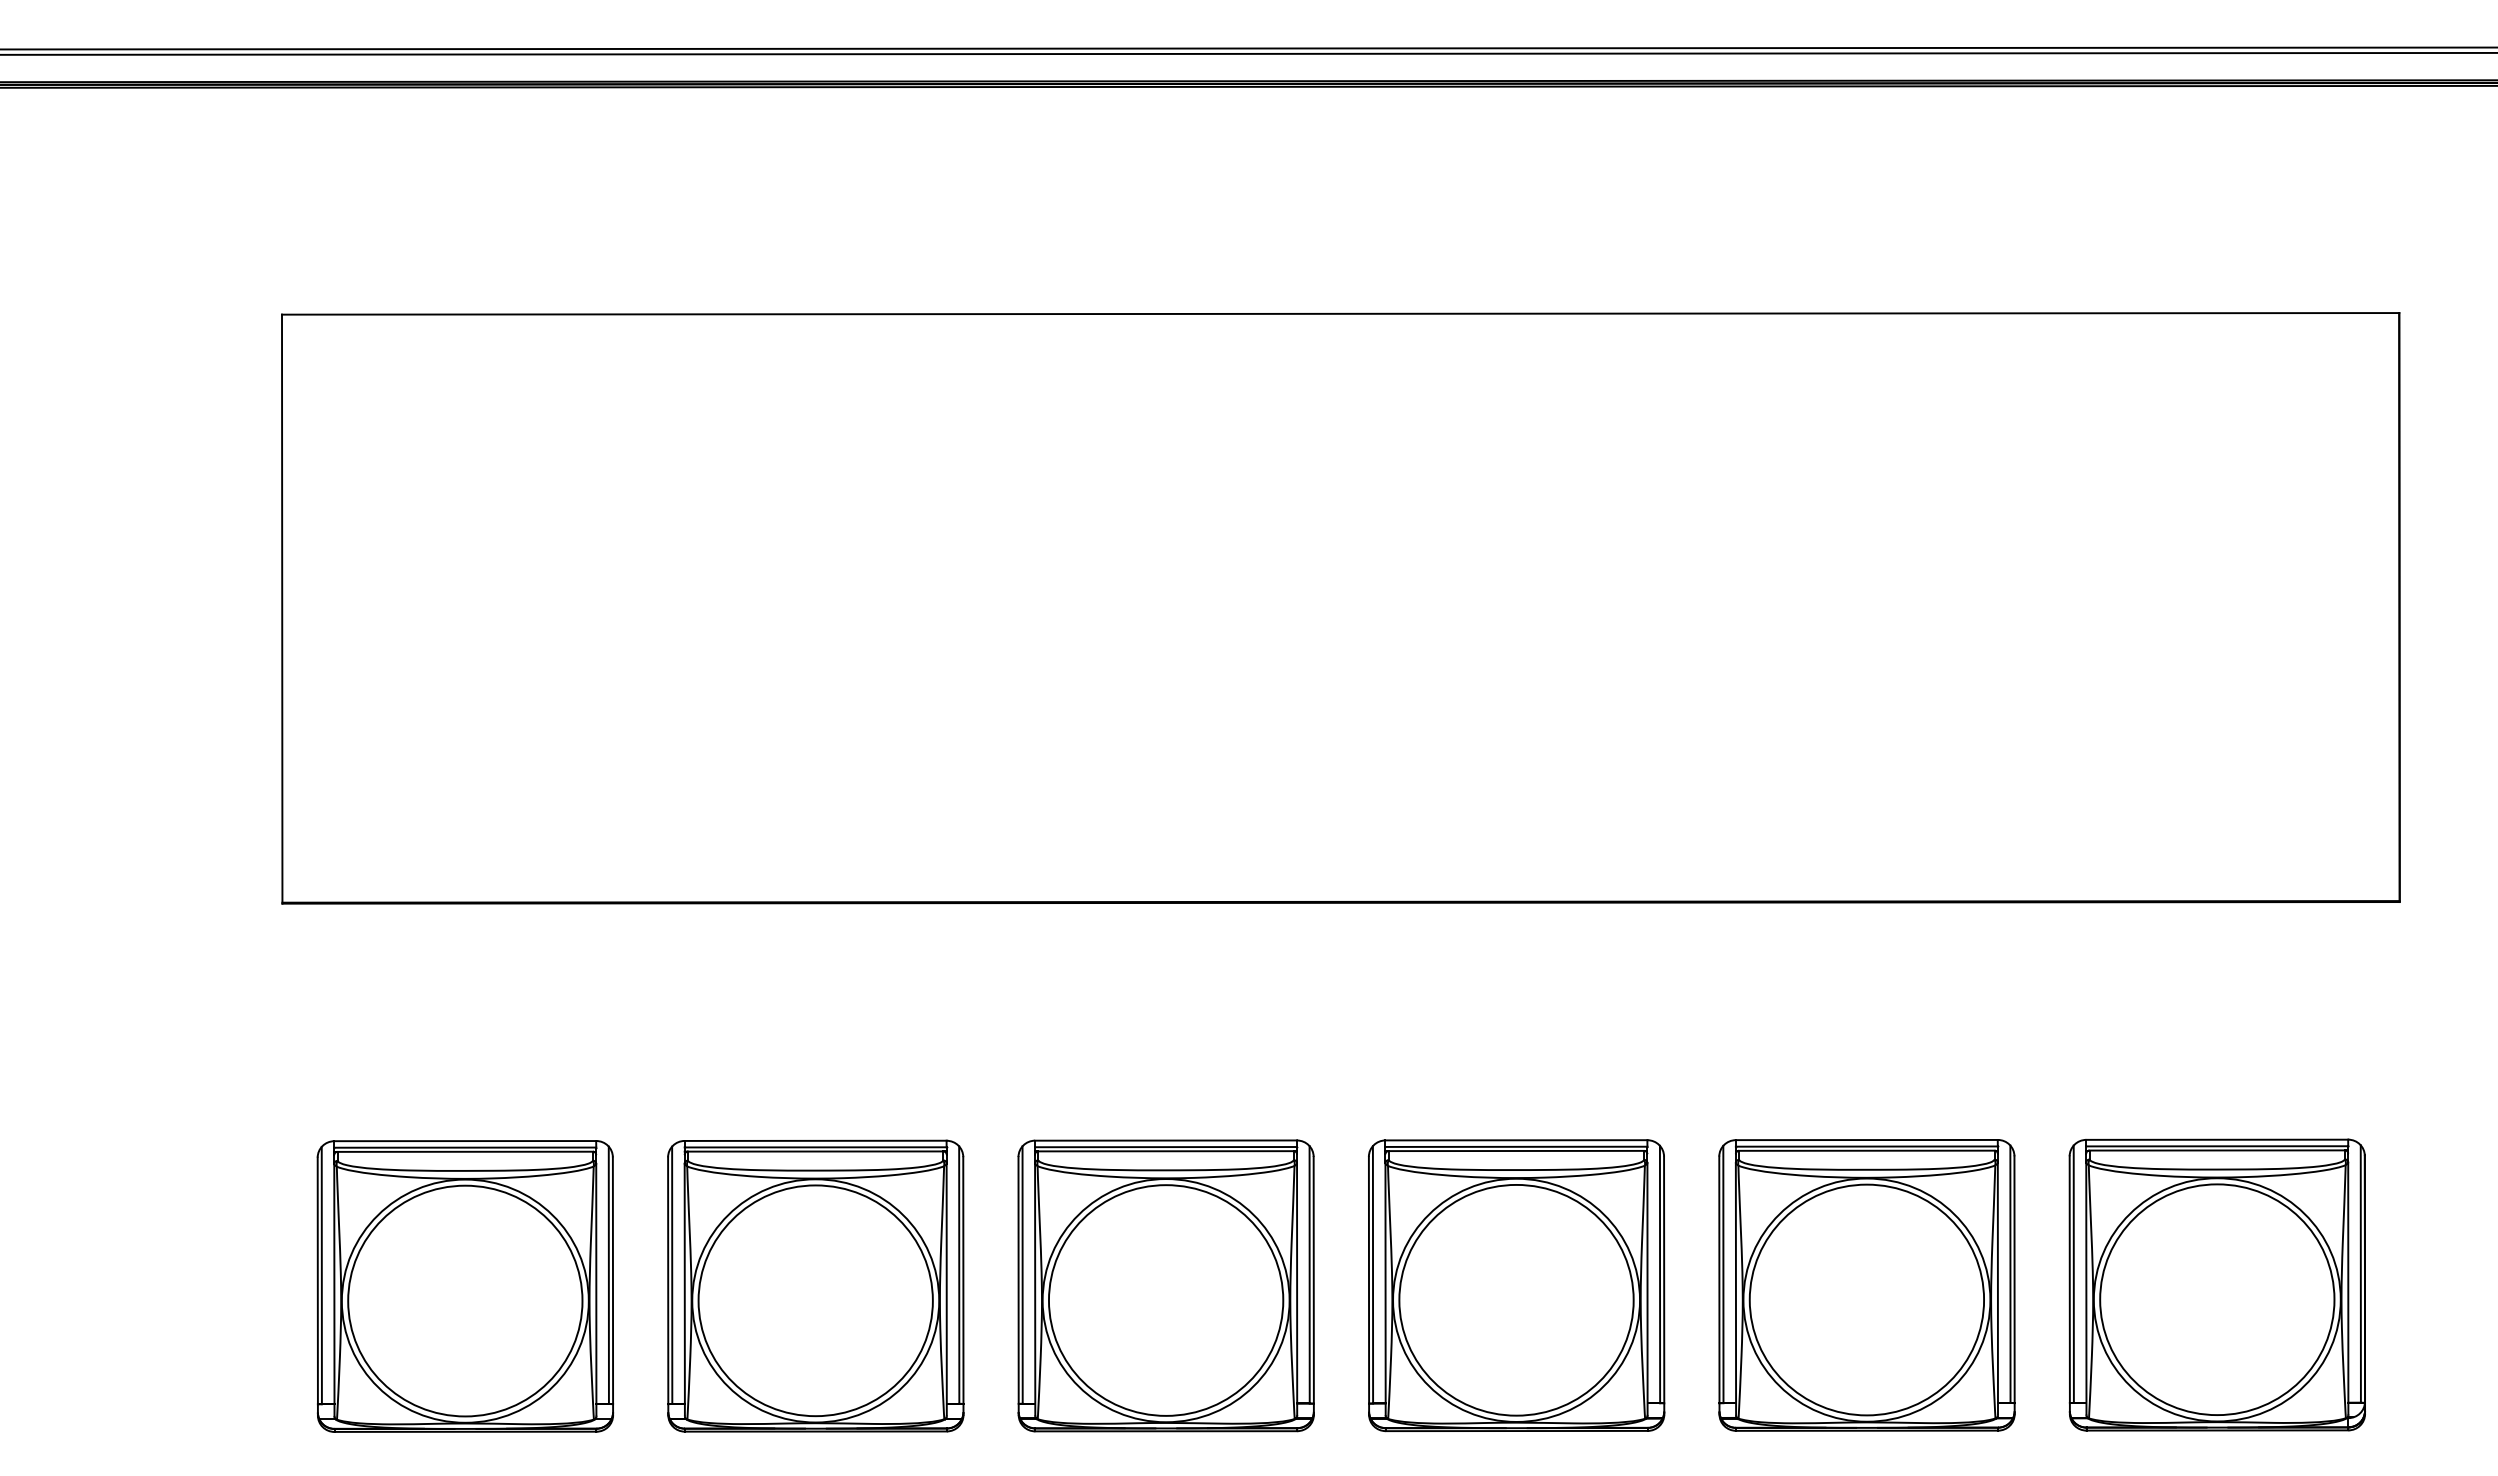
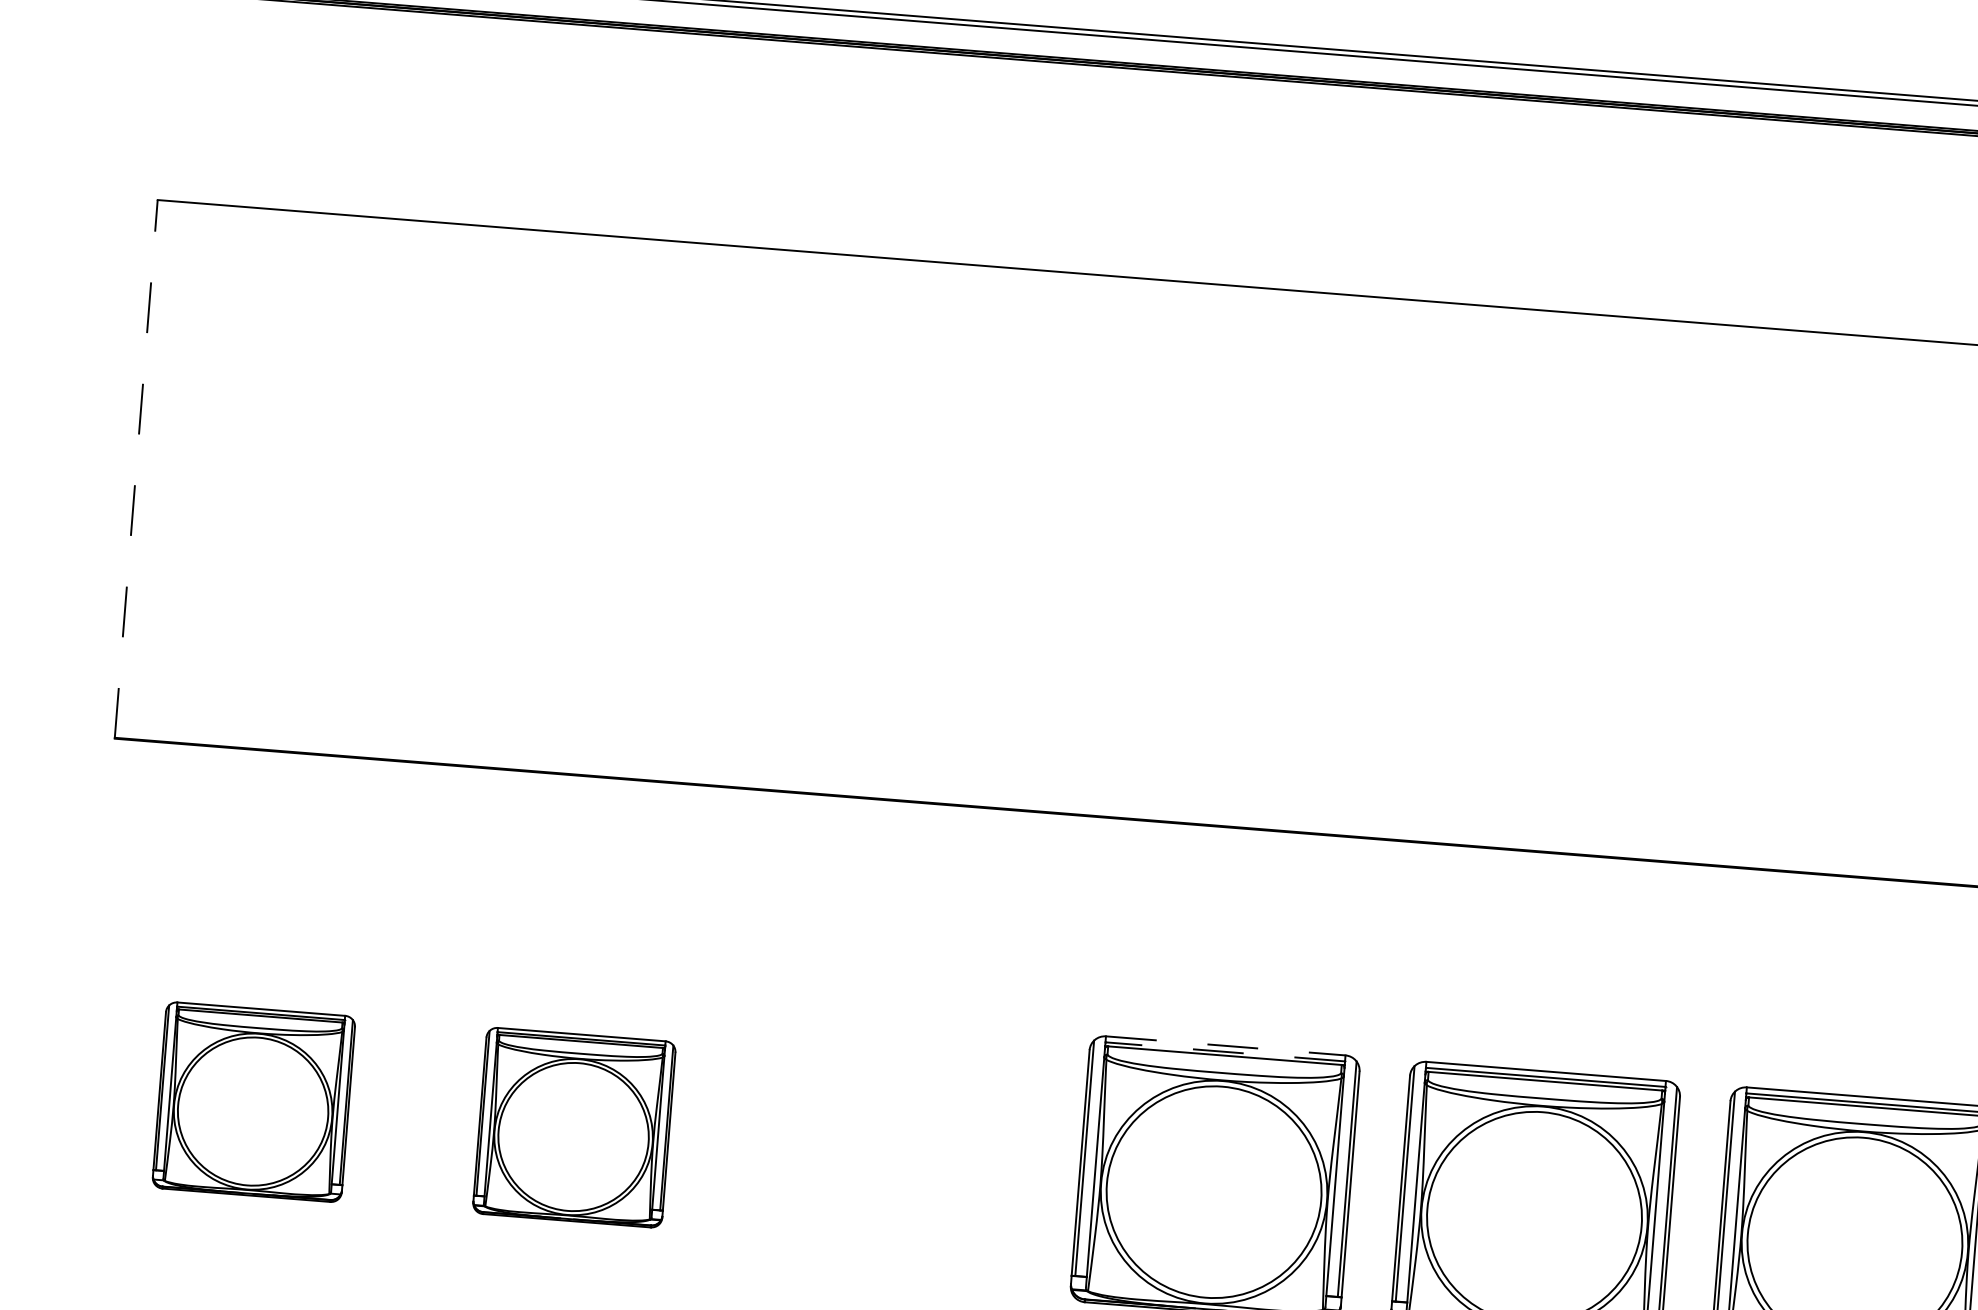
line: (282, 609) -> (136, 469), solid -> dashed
line: (1516, 1140) -> (1225, 1046), solid -> dashed
line: (1516, 1146) -> (1225, 1051), solid -> dashed
part: (815, 1285) -> (574, 1127), size x0.7
part: (1165, 1285) -> (894, 1152), removed
part: (465, 1286) -> (253, 1102), size x0.7

